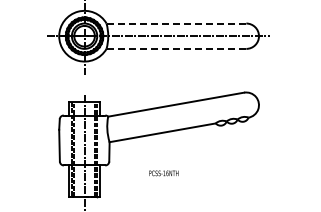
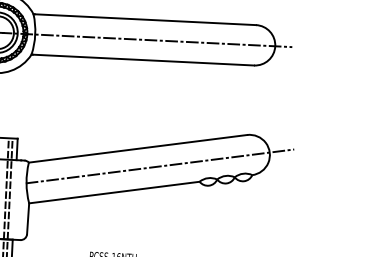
line: (177, 23) -> (146, 19), dashed -> solid
line: (177, 48) -> (144, 59), dashed -> solid
line: (190, 114) -> (160, 165), added

